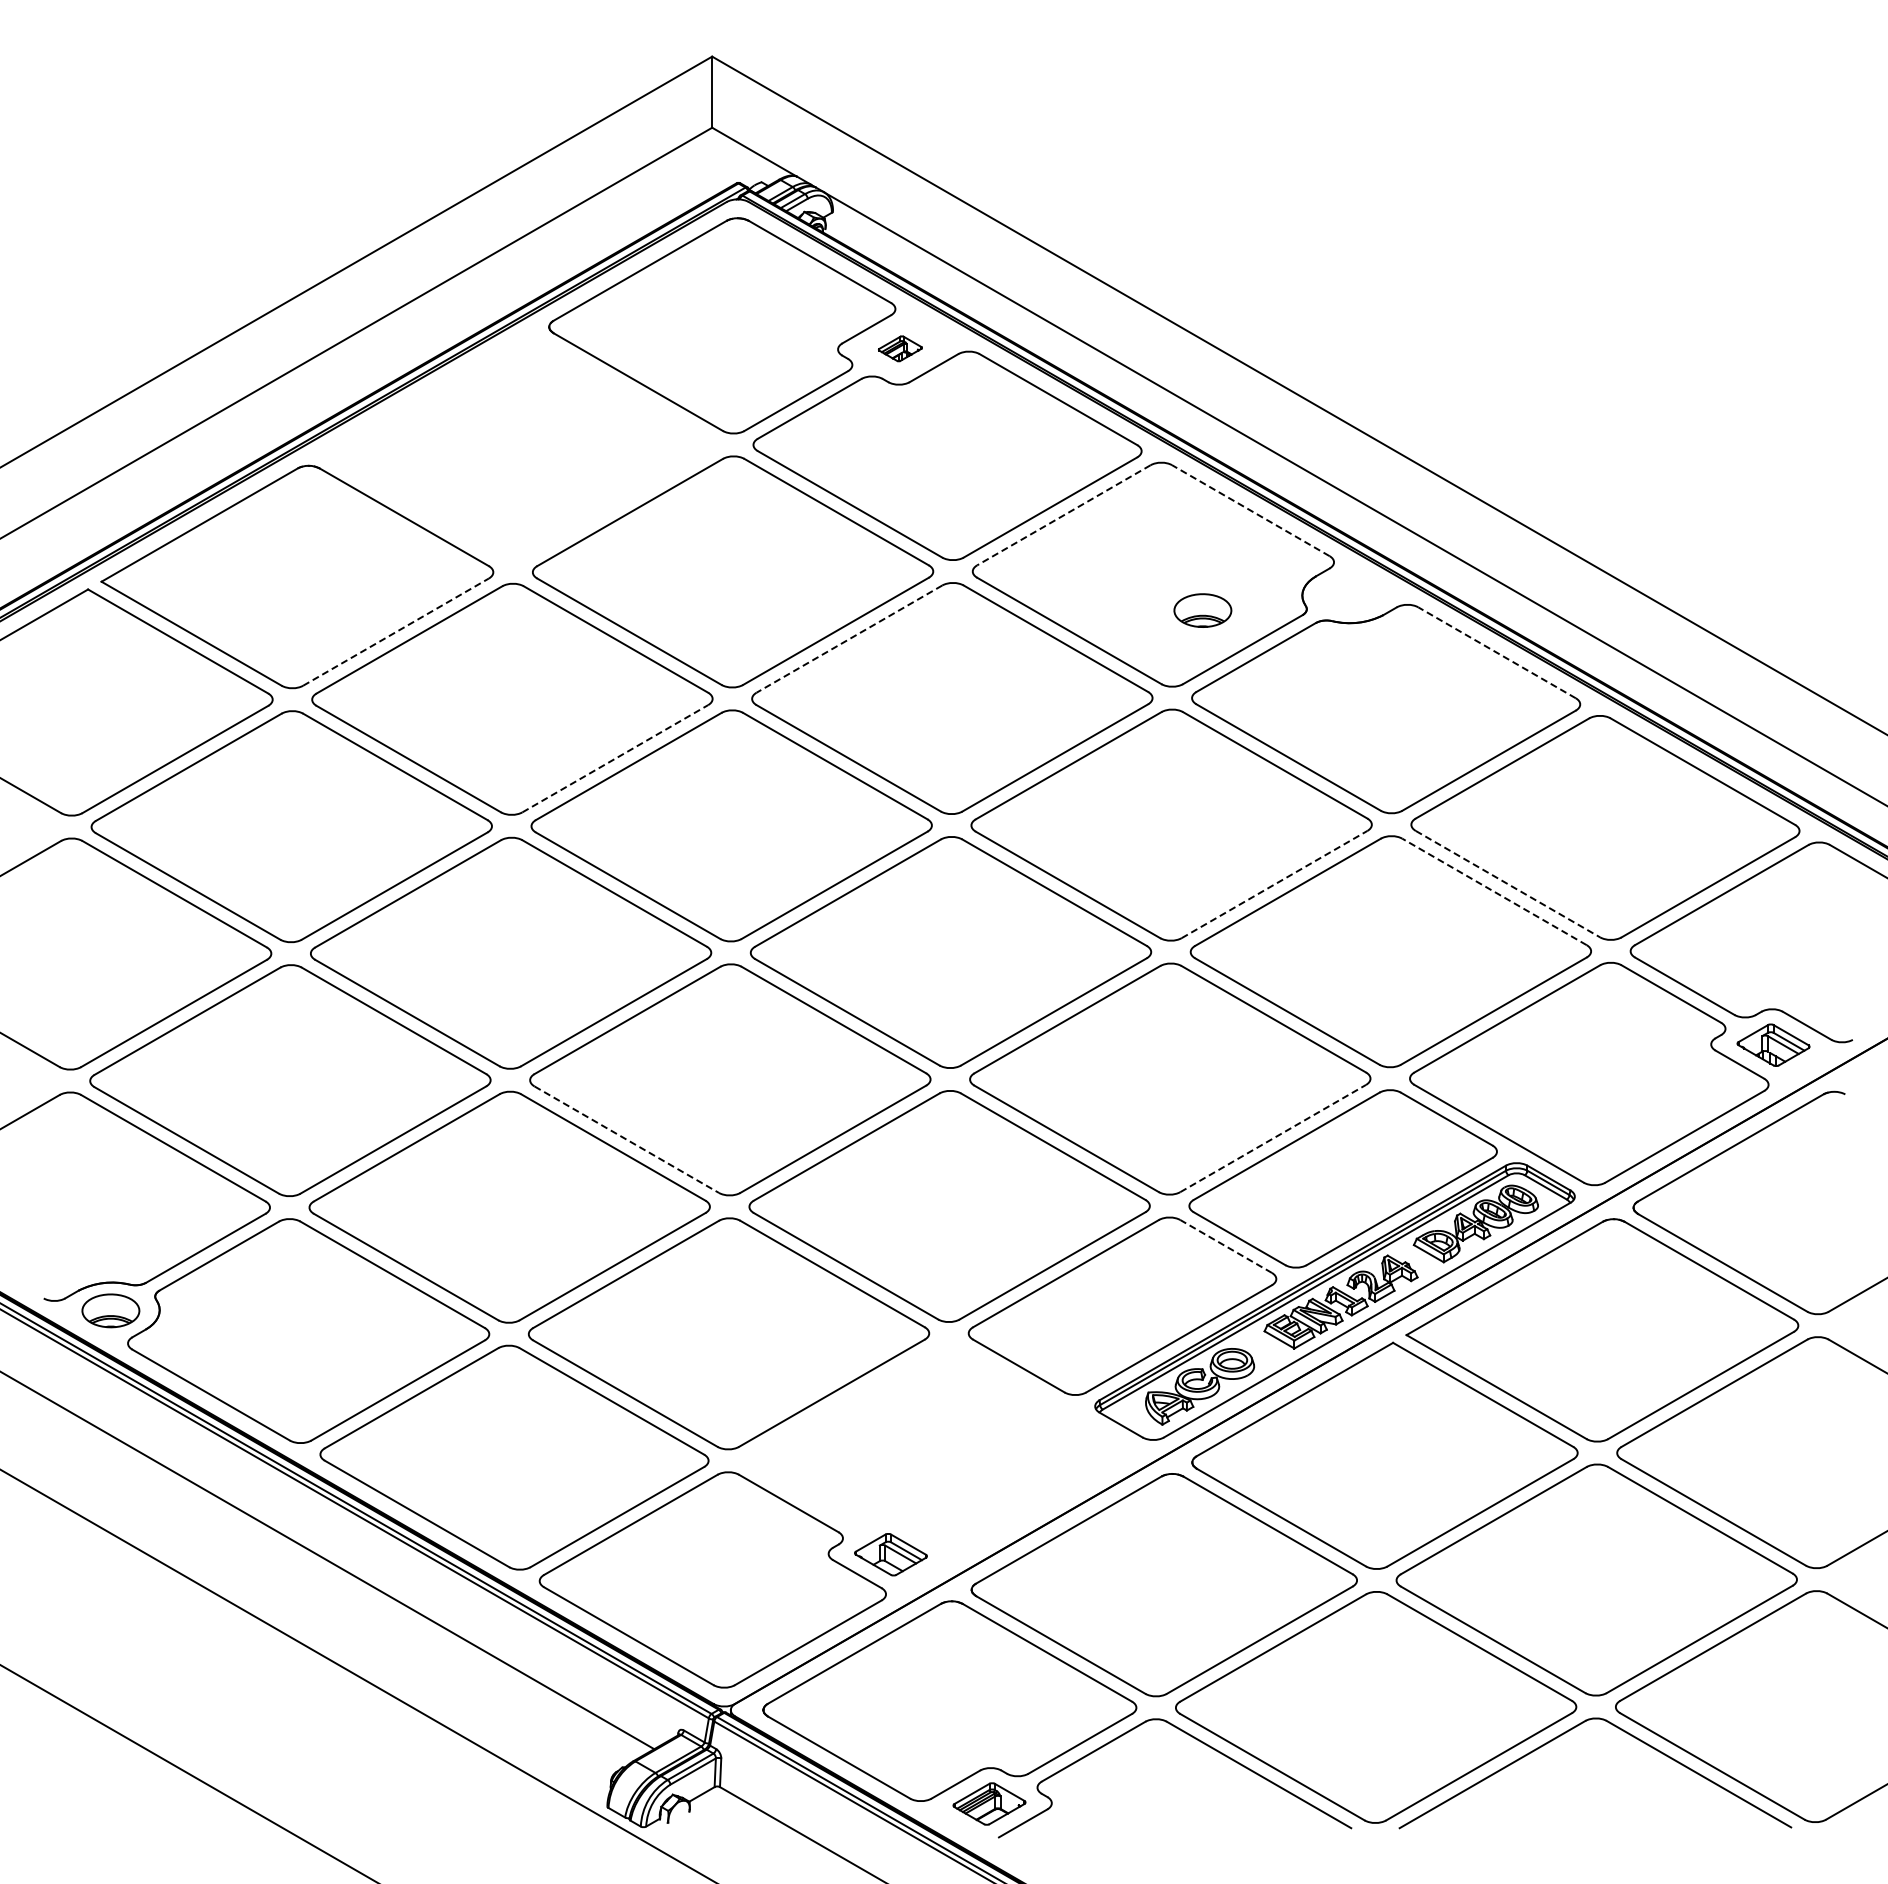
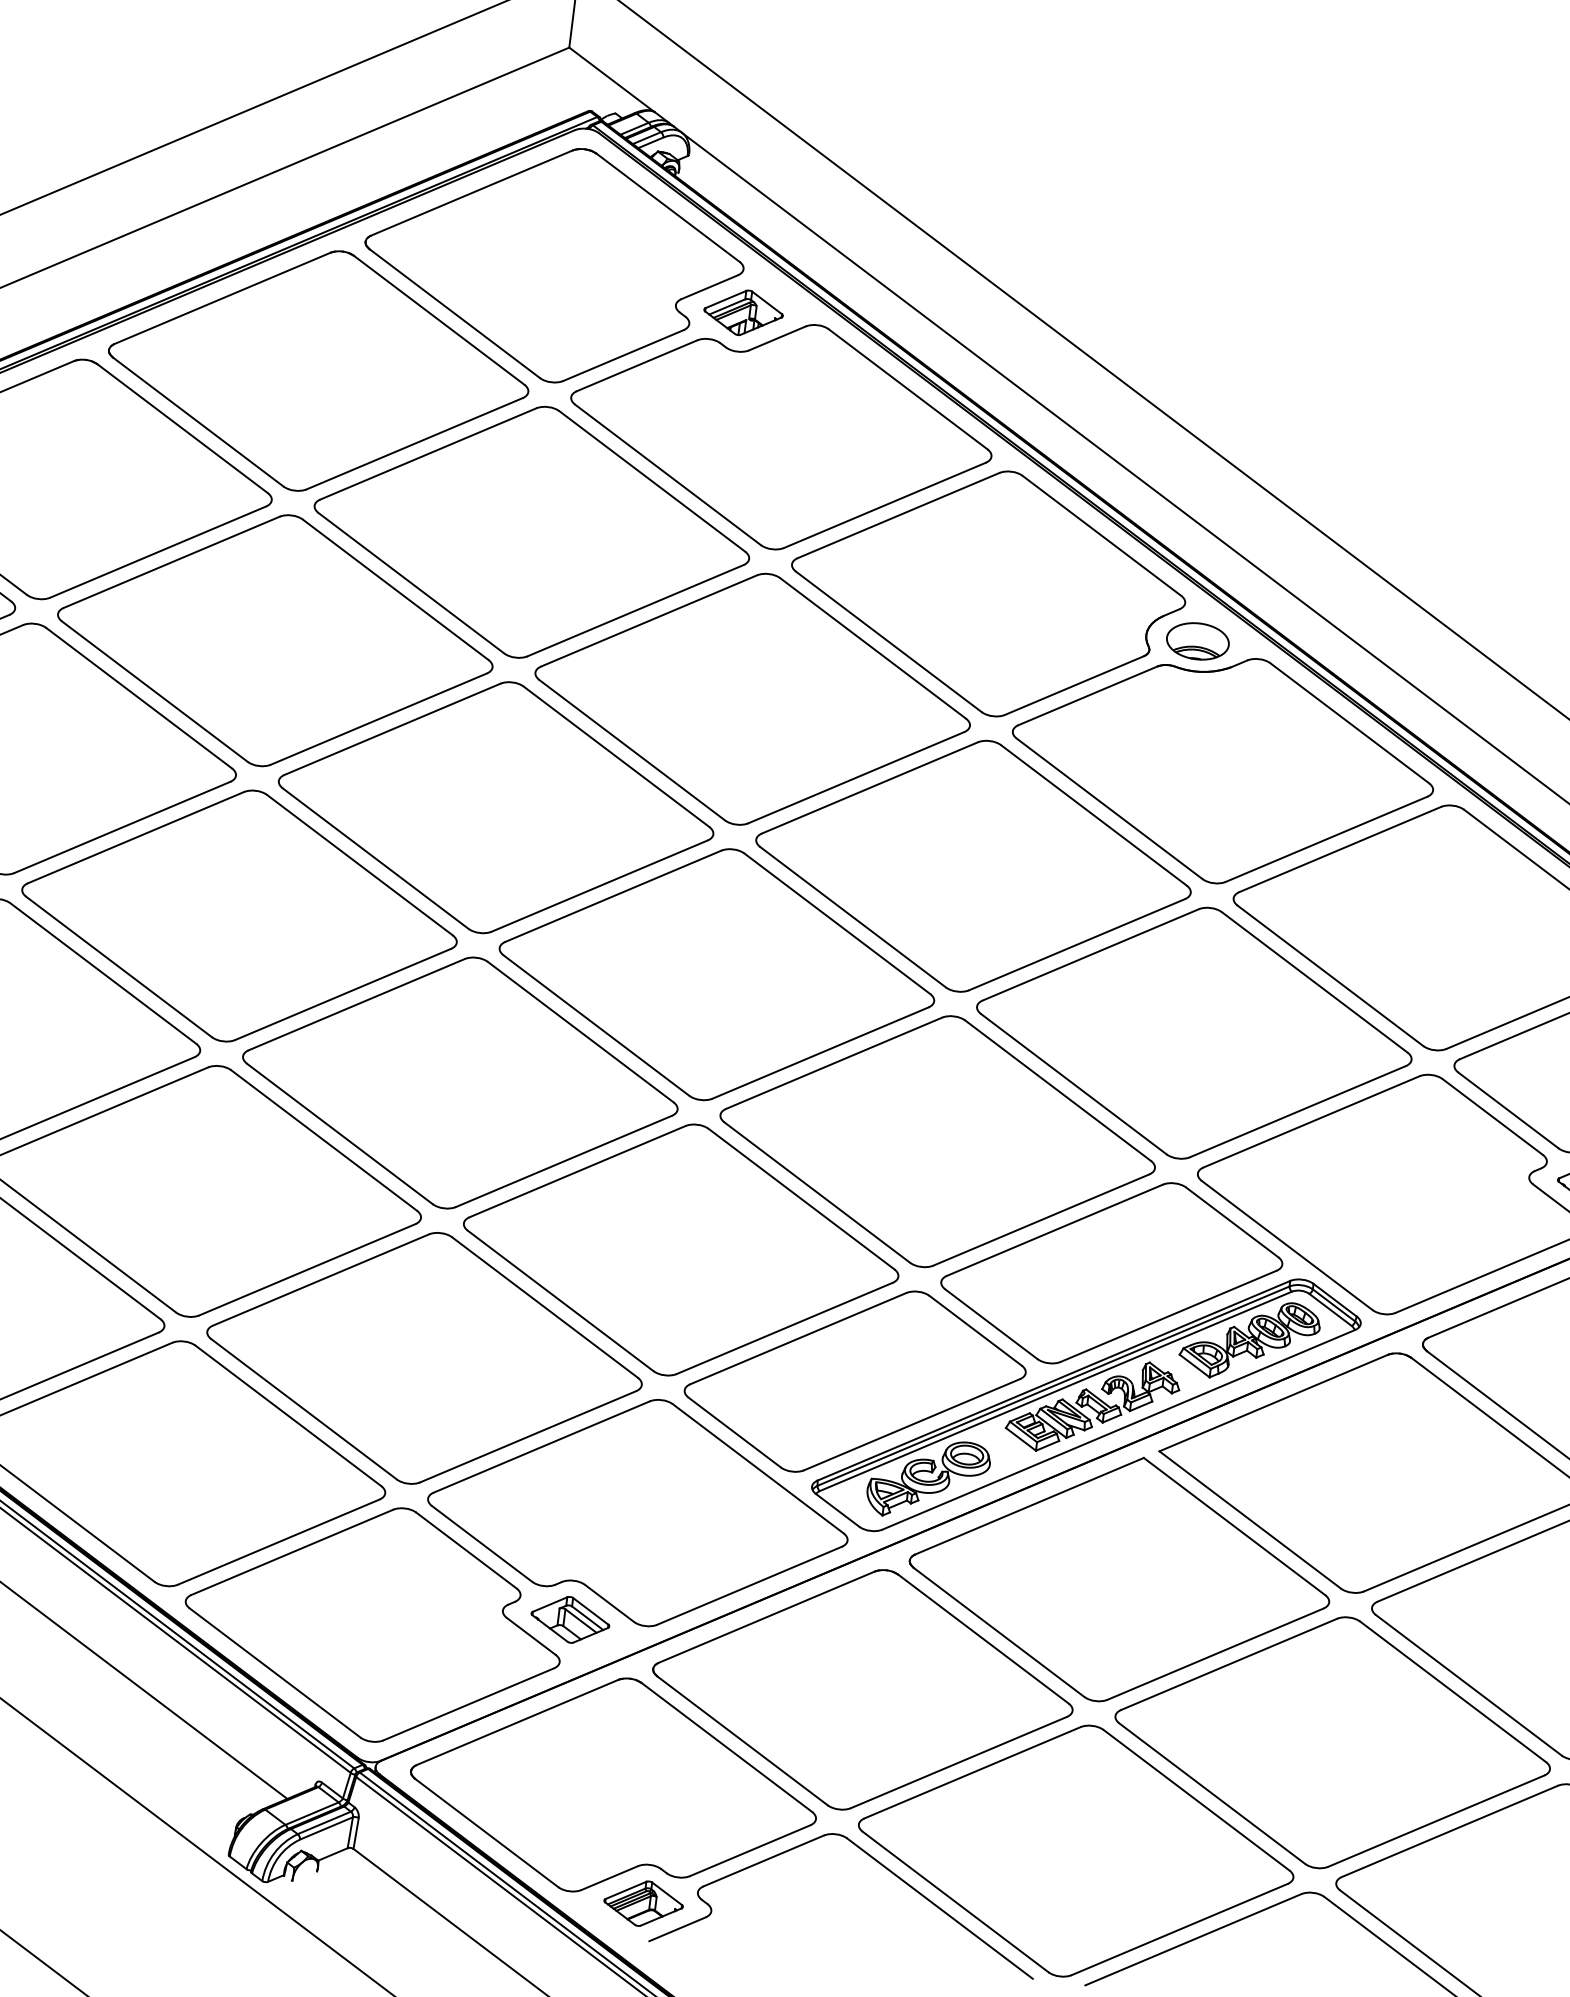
part: (900, 348) -> (743, 312), size x1.67
part: (520, 449) -> (317, 370), added
line: (1250, 510) -> (1101, 535), dashed -> solid
line: (1063, 515) -> (898, 515), dashed -> solid
part: (1202, 610) -> (1197, 641), moved
line: (396, 631) -> (158, 551), dashed -> solid
line: (849, 639) -> (649, 621), dashed -> solid
line: (1497, 652) -> (1350, 723), dashed -> solid
line: (615, 758) -> (379, 718), dashed -> solid
line: (1274, 884) -> (1077, 944), dashed -> solid
line: (1508, 884) -> (1330, 976), dashed -> solid
line: (1494, 891) -> (1314, 981), dashed -> solid
line: (1273, 1138) -> (1041, 1220), dashed -> solid
line: (627, 1139) -> (340, 1133), dashed -> solid
line: (1226, 1246) -> (976, 1330), dashed -> solid
part: (940, 1448) -> (638, 1511), added

